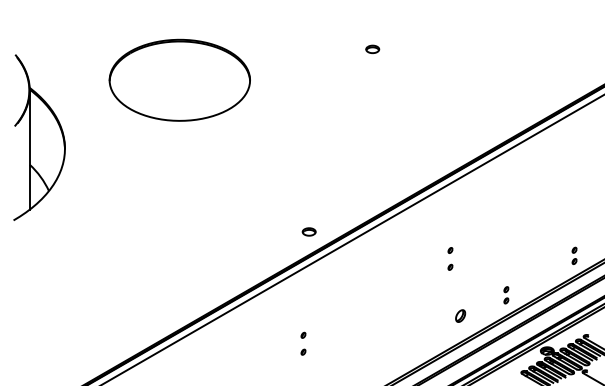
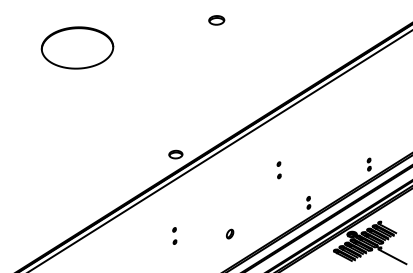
part: (372, 48) -> (216, 19), size x1.6
part: (179, 79) -> (77, 47), size x0.7
part: (308, 231) -> (175, 154), size x1.4
part: (506, 295) -> (308, 203), moved
part: (460, 315) -> (230, 233), moved

